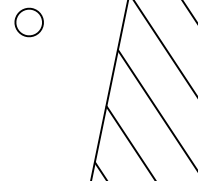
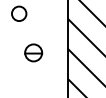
part: (41, 100) -> (33, 52), added

